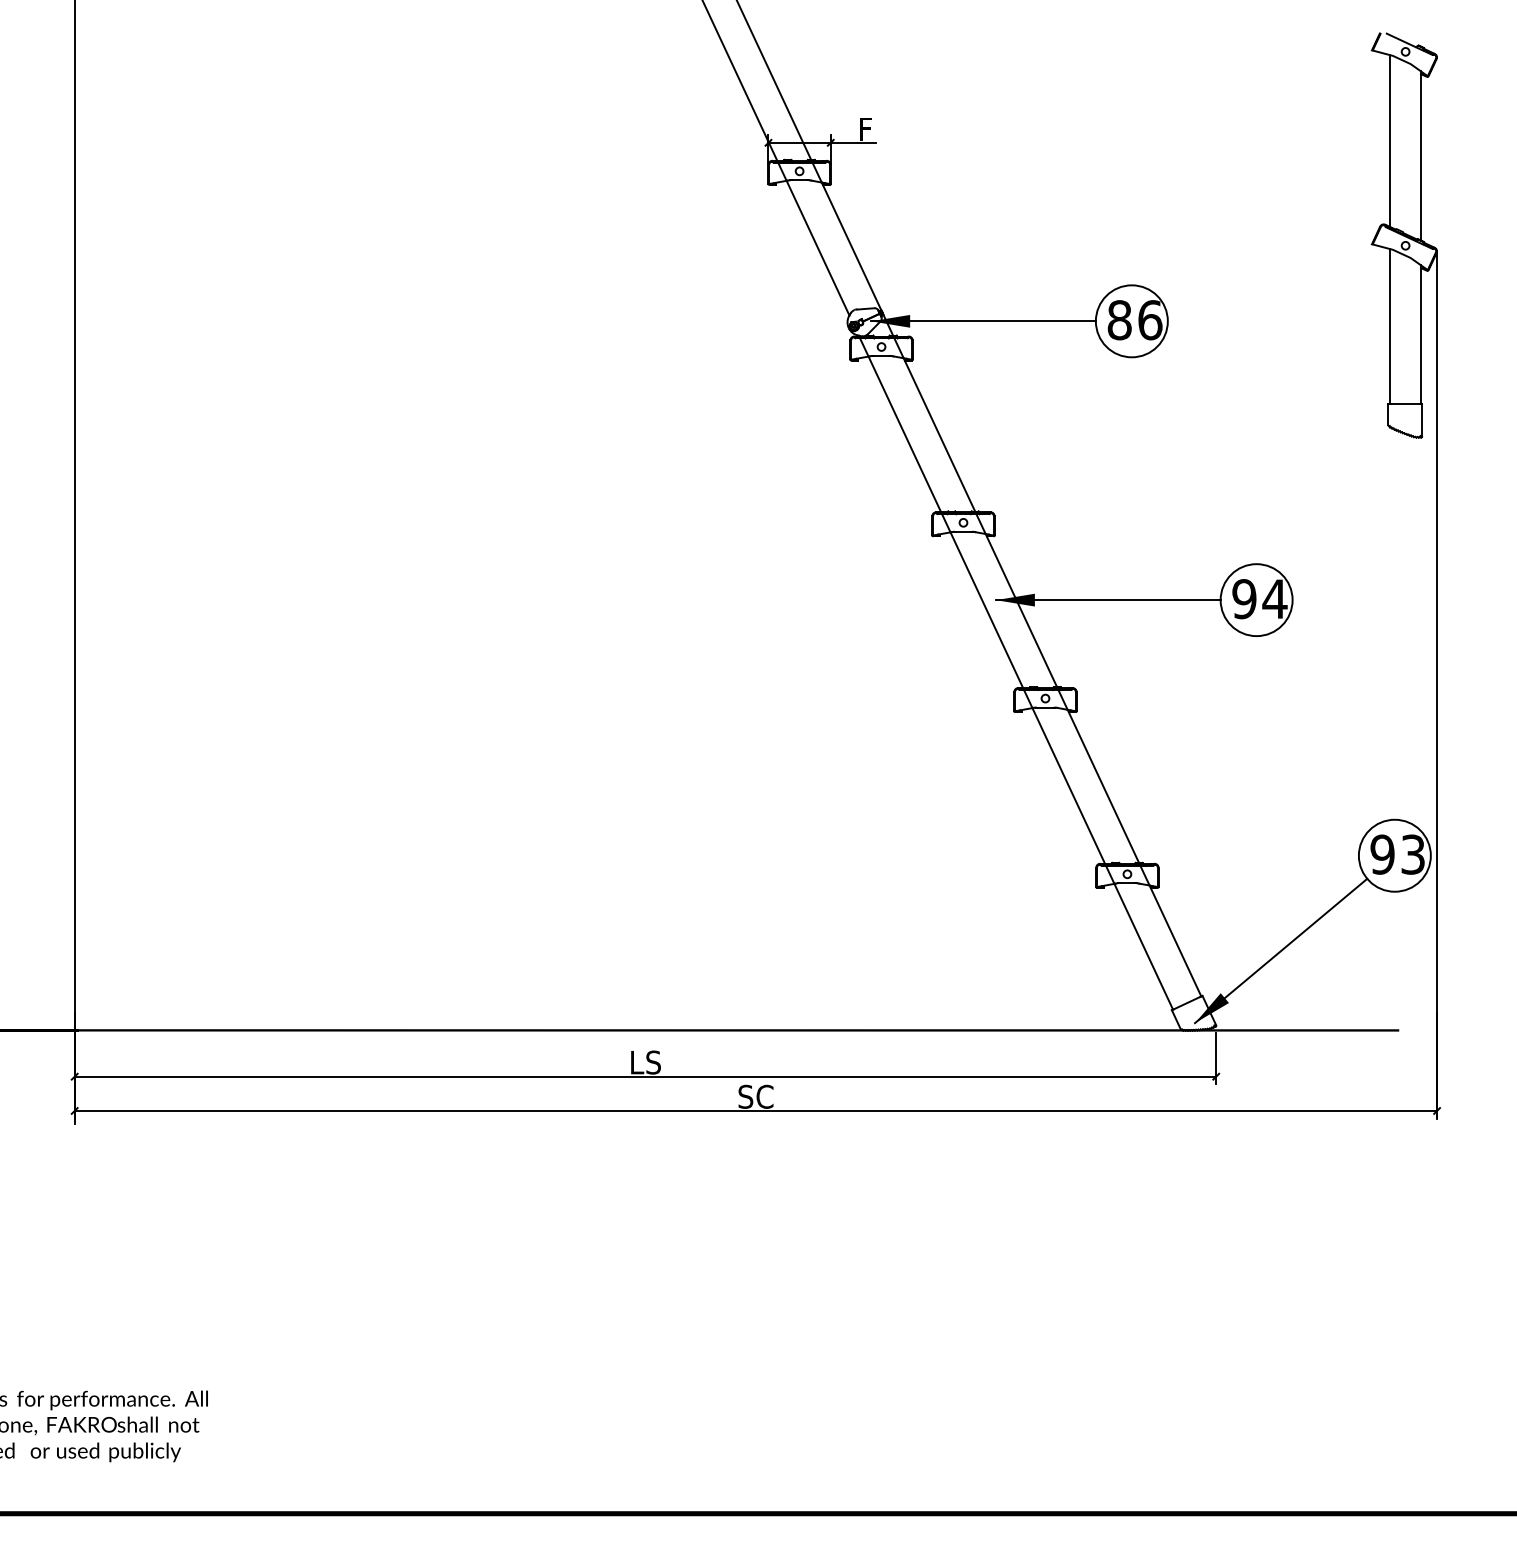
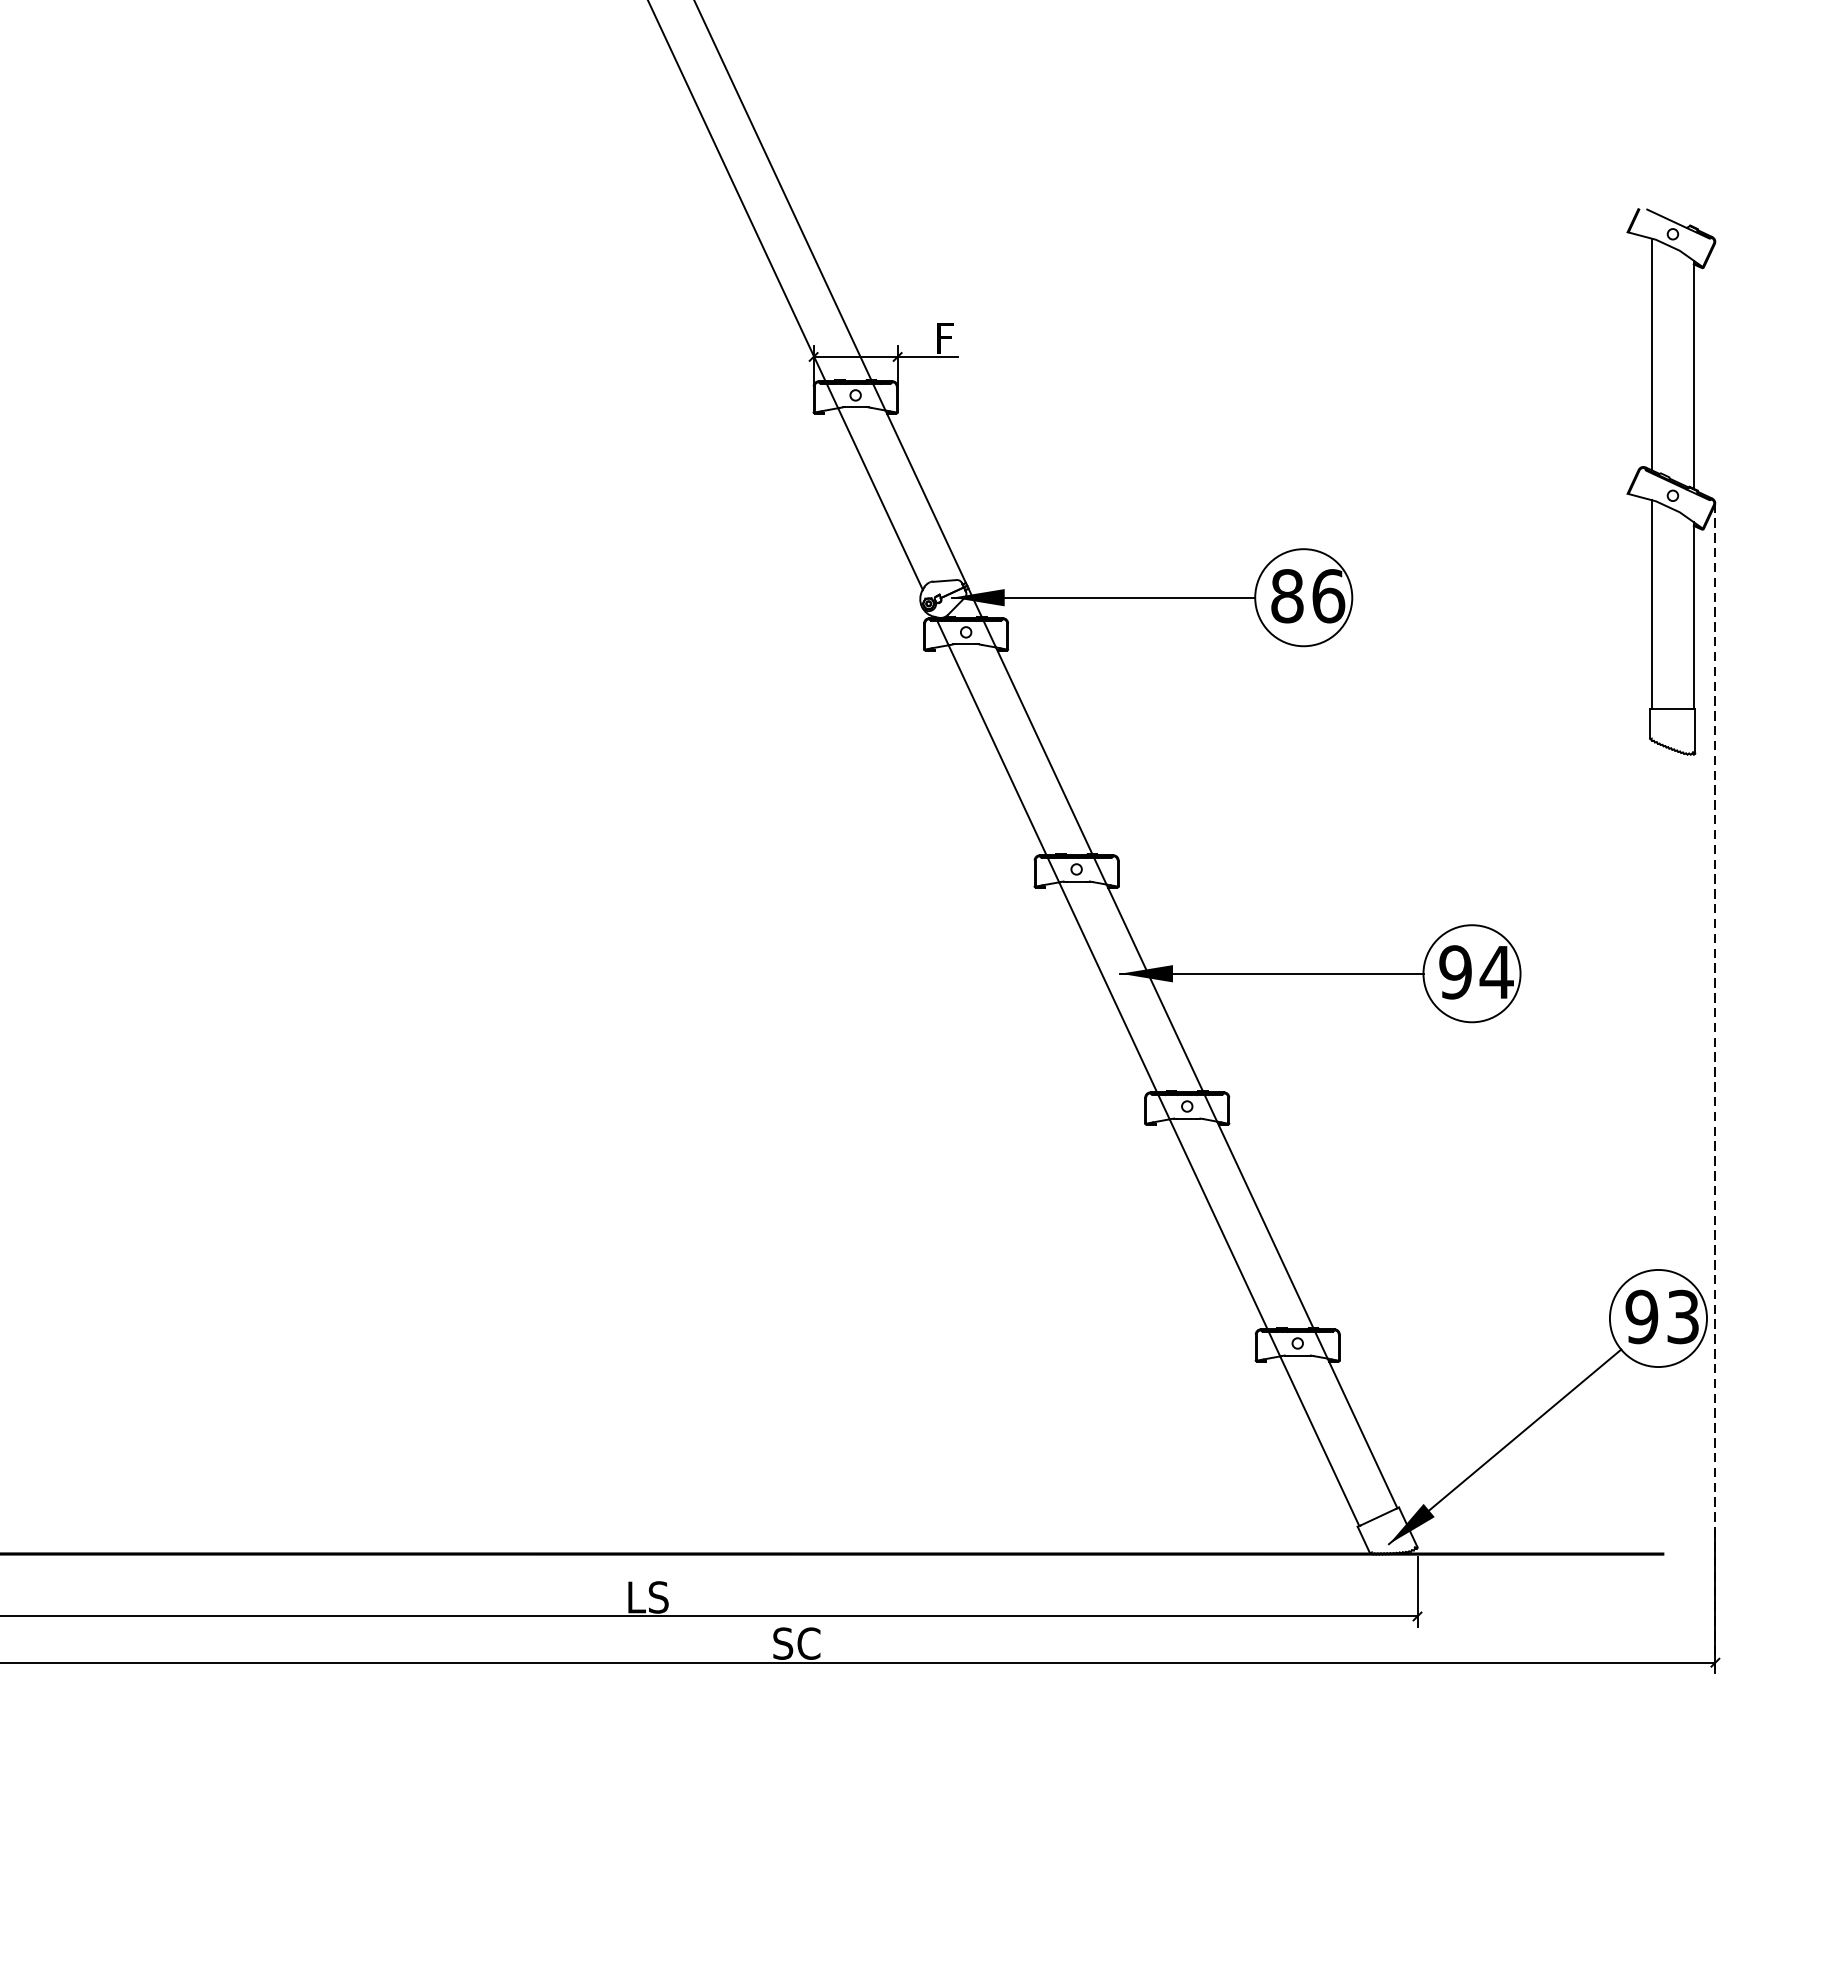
line: (1437, 684) -> (1715, 1087), solid -> dashed

